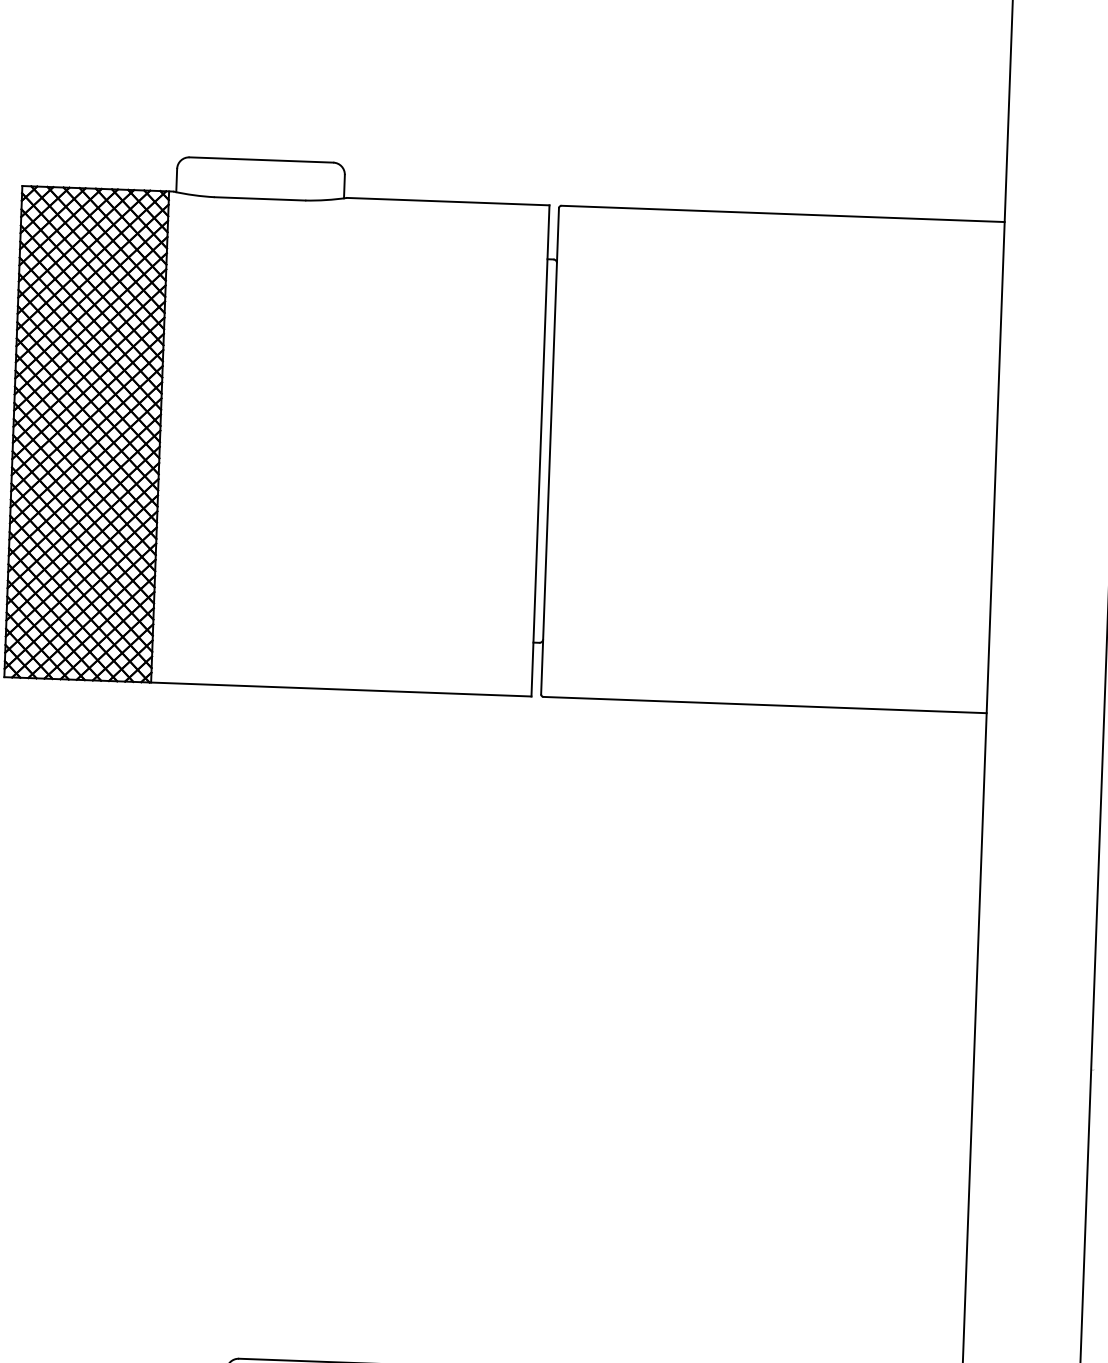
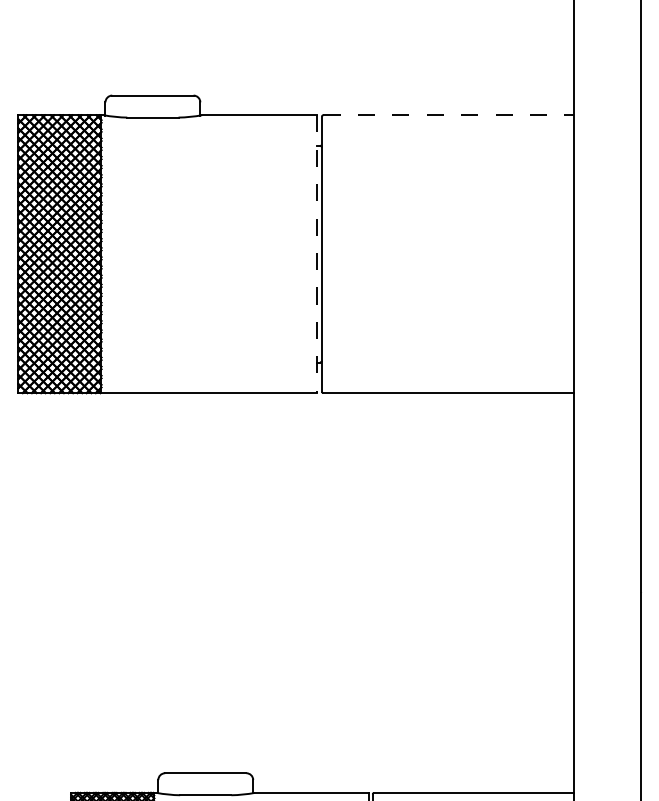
line: (784, 214) -> (449, 115), solid -> dashed
line: (540, 451) -> (316, 254), solid -> dashed

